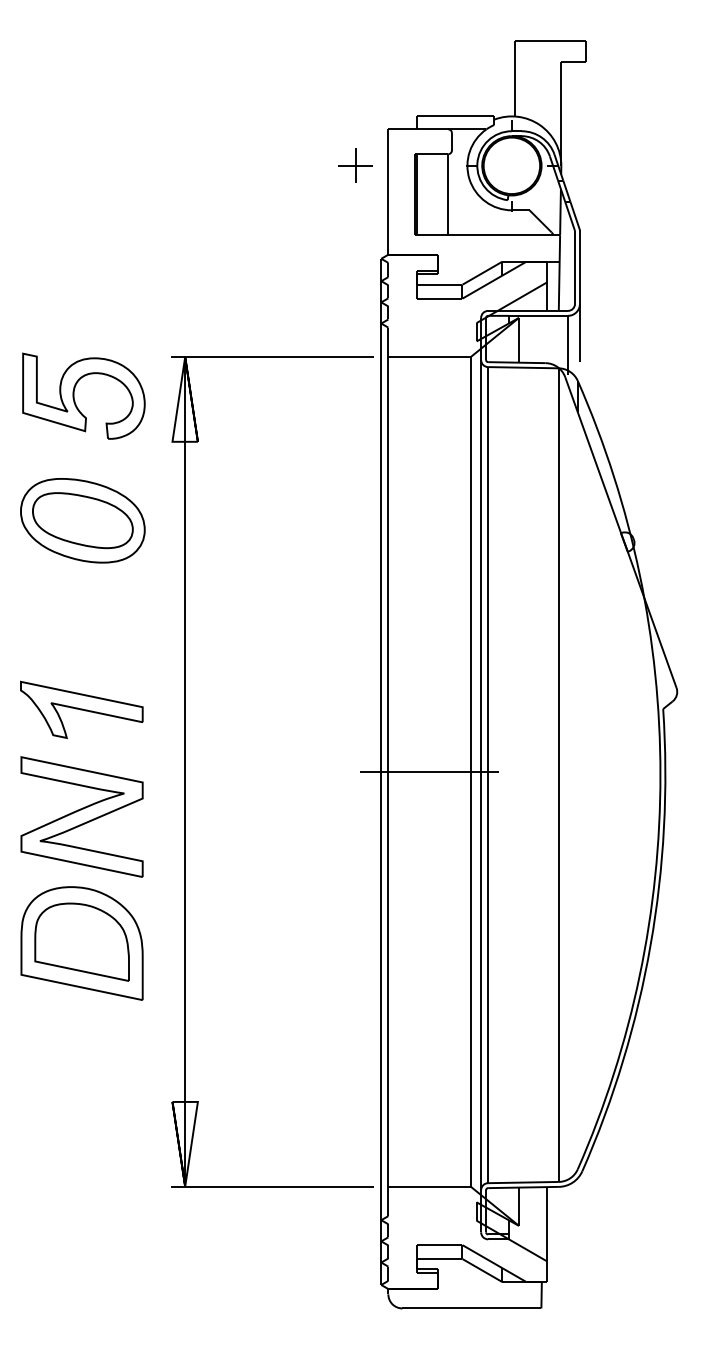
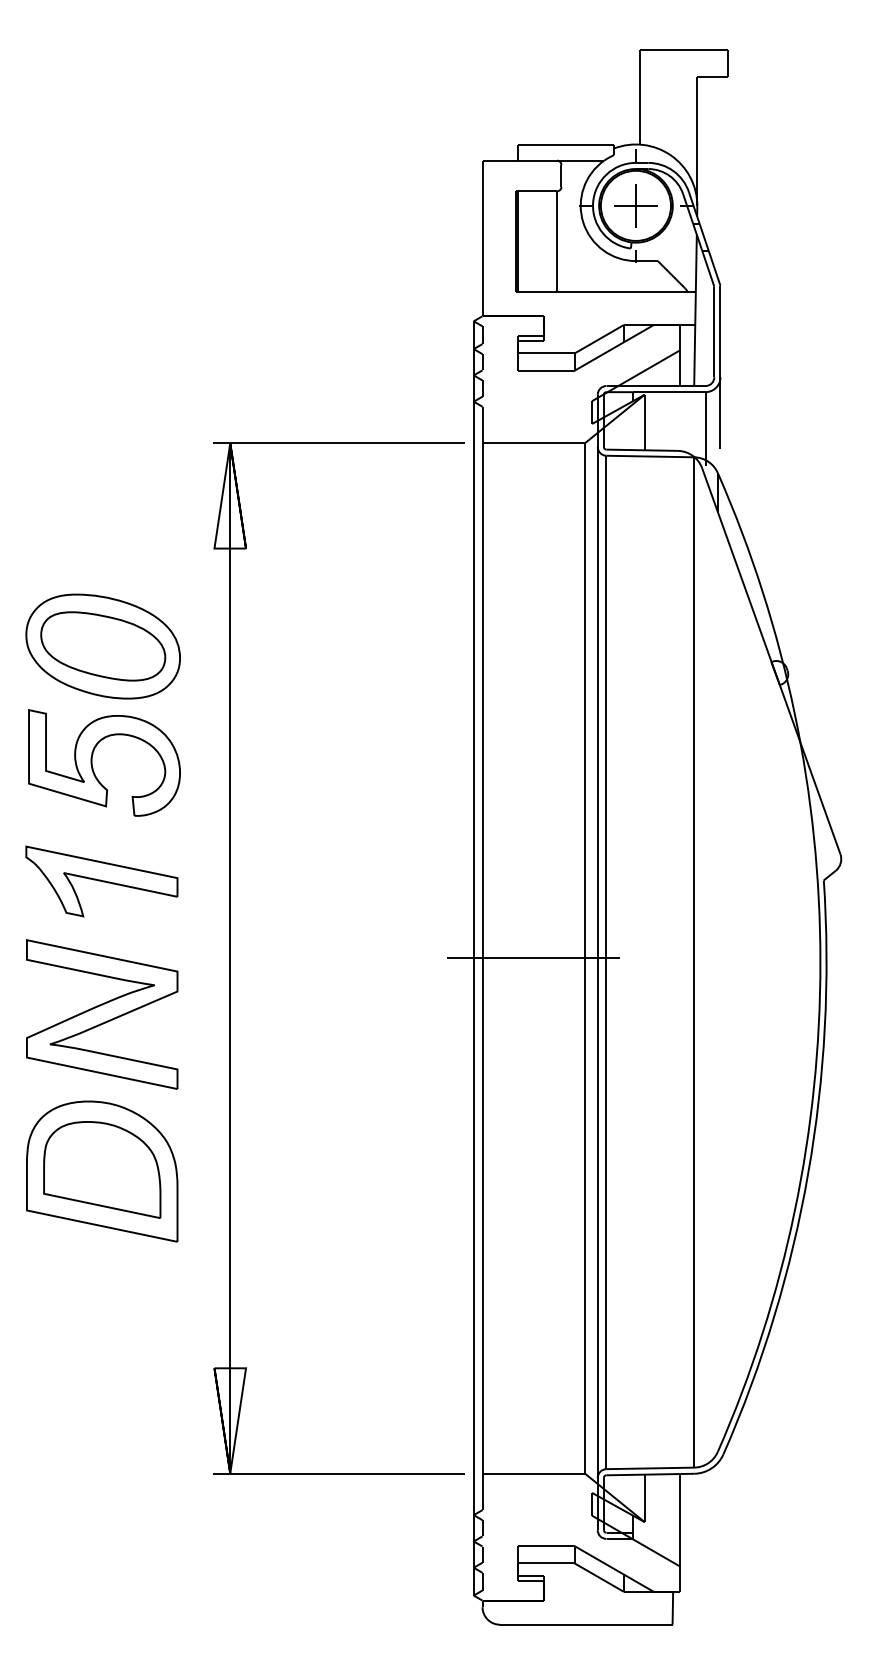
part: (355, 165) -> (635, 205), moved
part: (74, 395) -> (92, 762), moved

